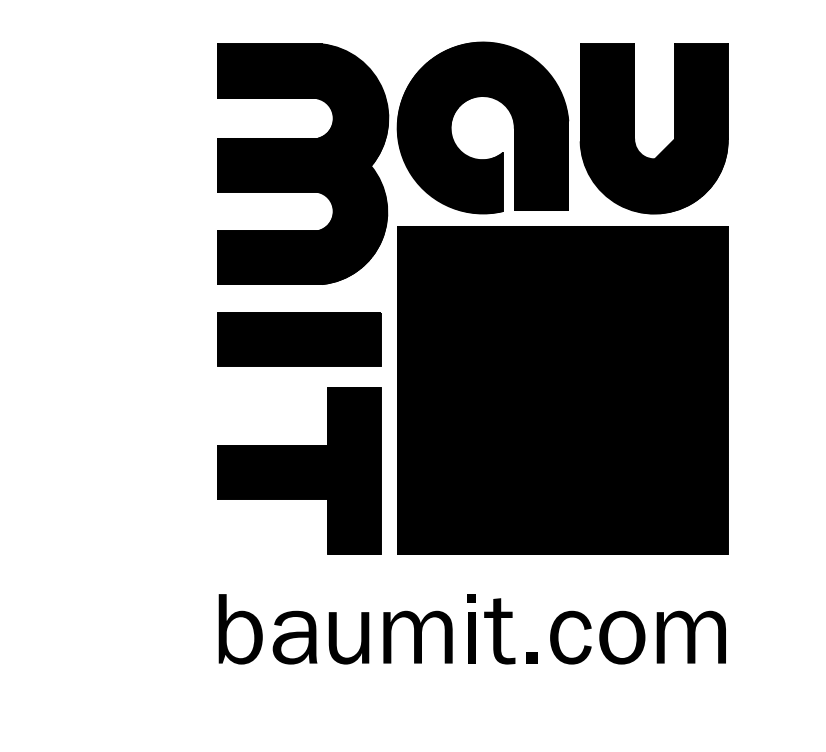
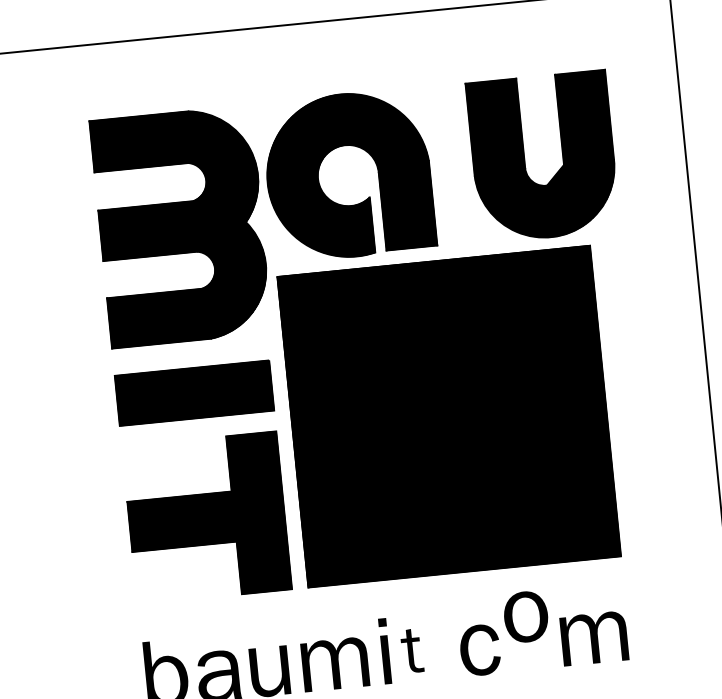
part: (634, 128) -> (524, 158), moved
part: (499, 631) -> (411, 651), size x0.7
part: (622, 637) -> (526, 616), moved
part: (531, 657) -> (444, 672), removed

